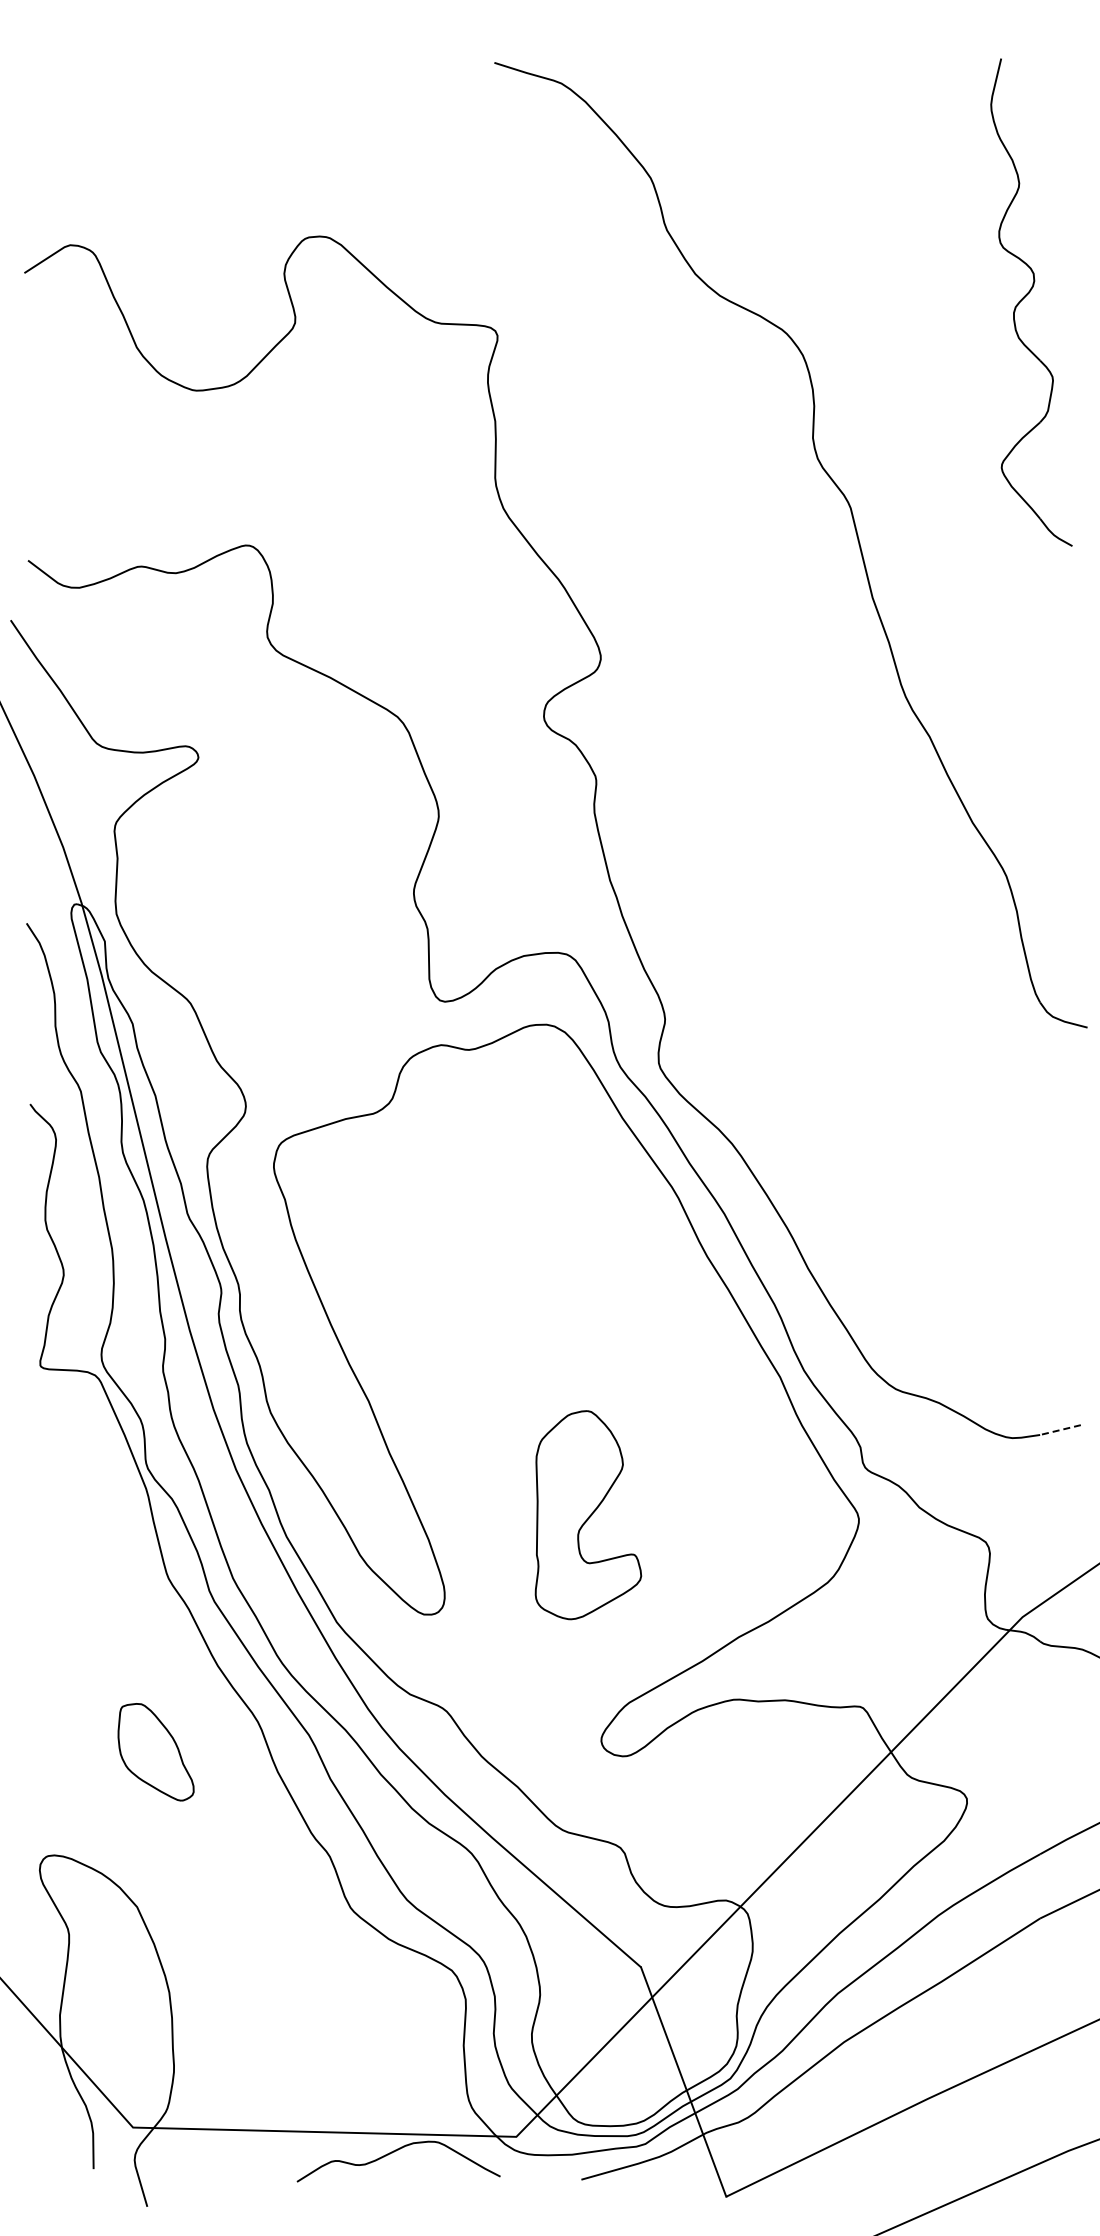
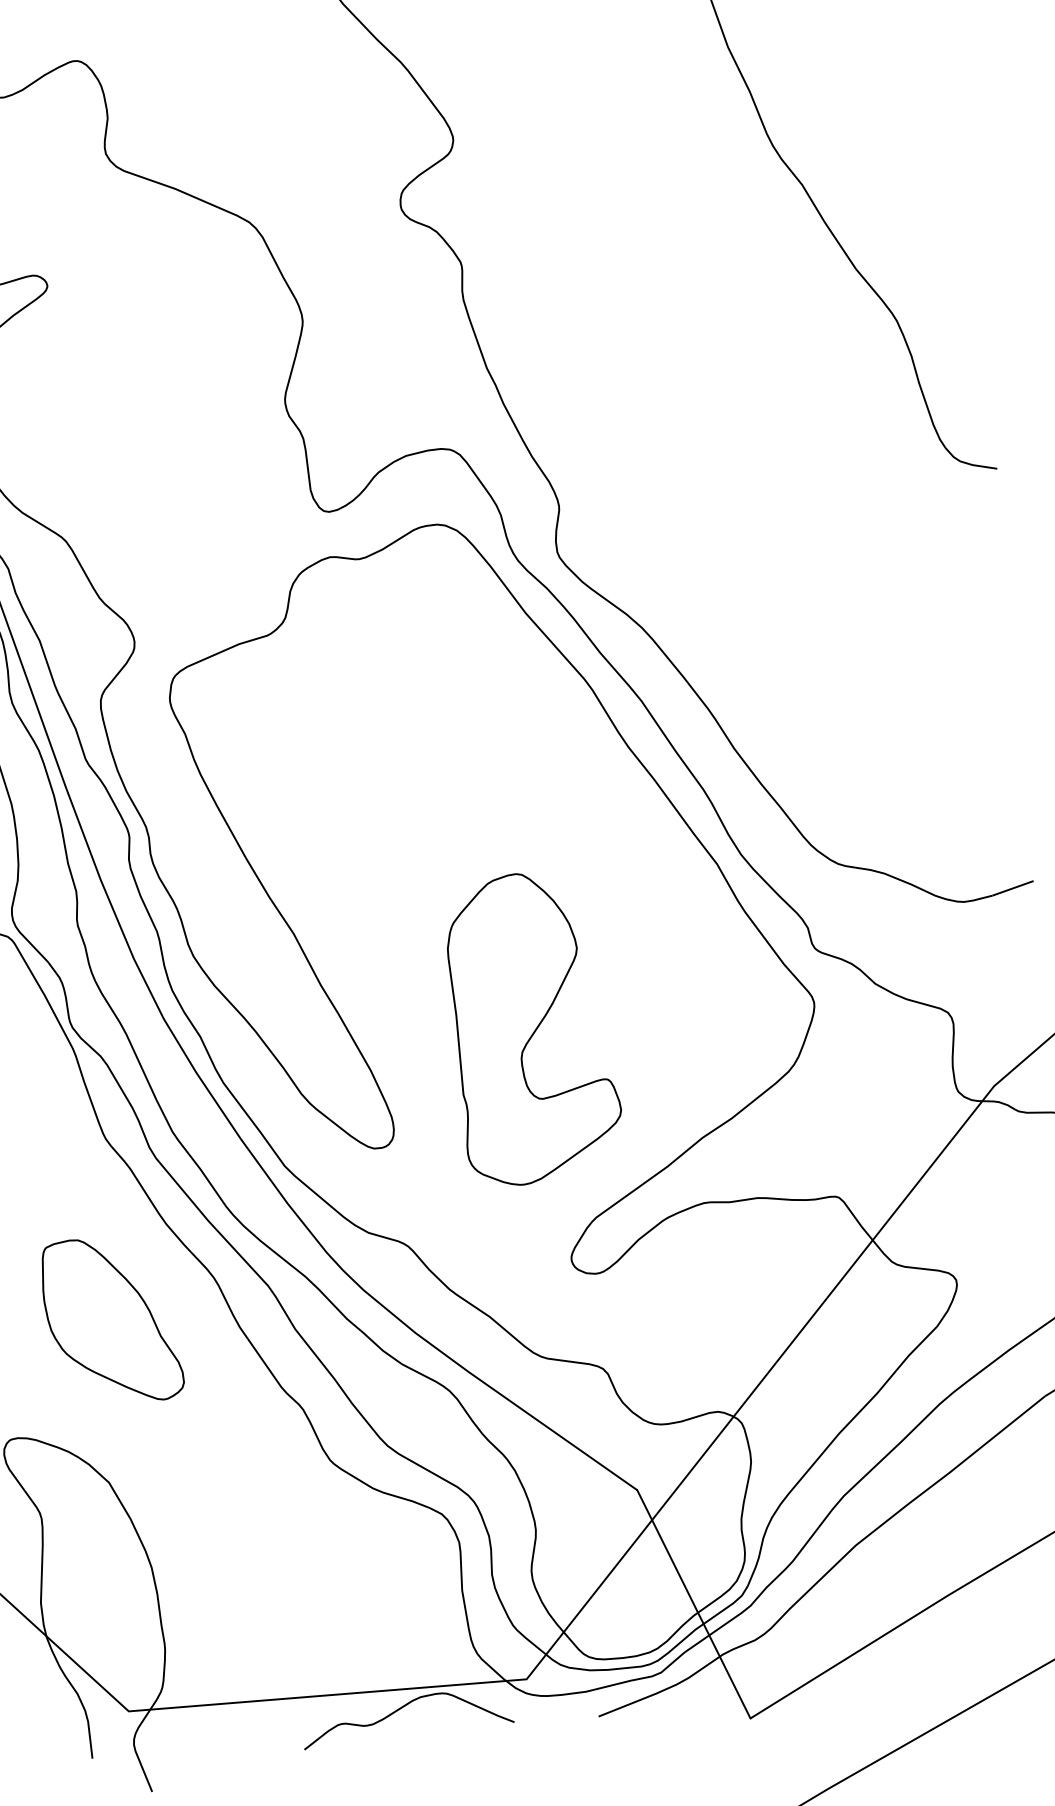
line: (1060, 1430) -> (1013, 888), dashed -> solid
part: (588, 1514) -> (533, 1027), size x1.43
part: (155, 1751) -> (111, 1319), size x1.67

